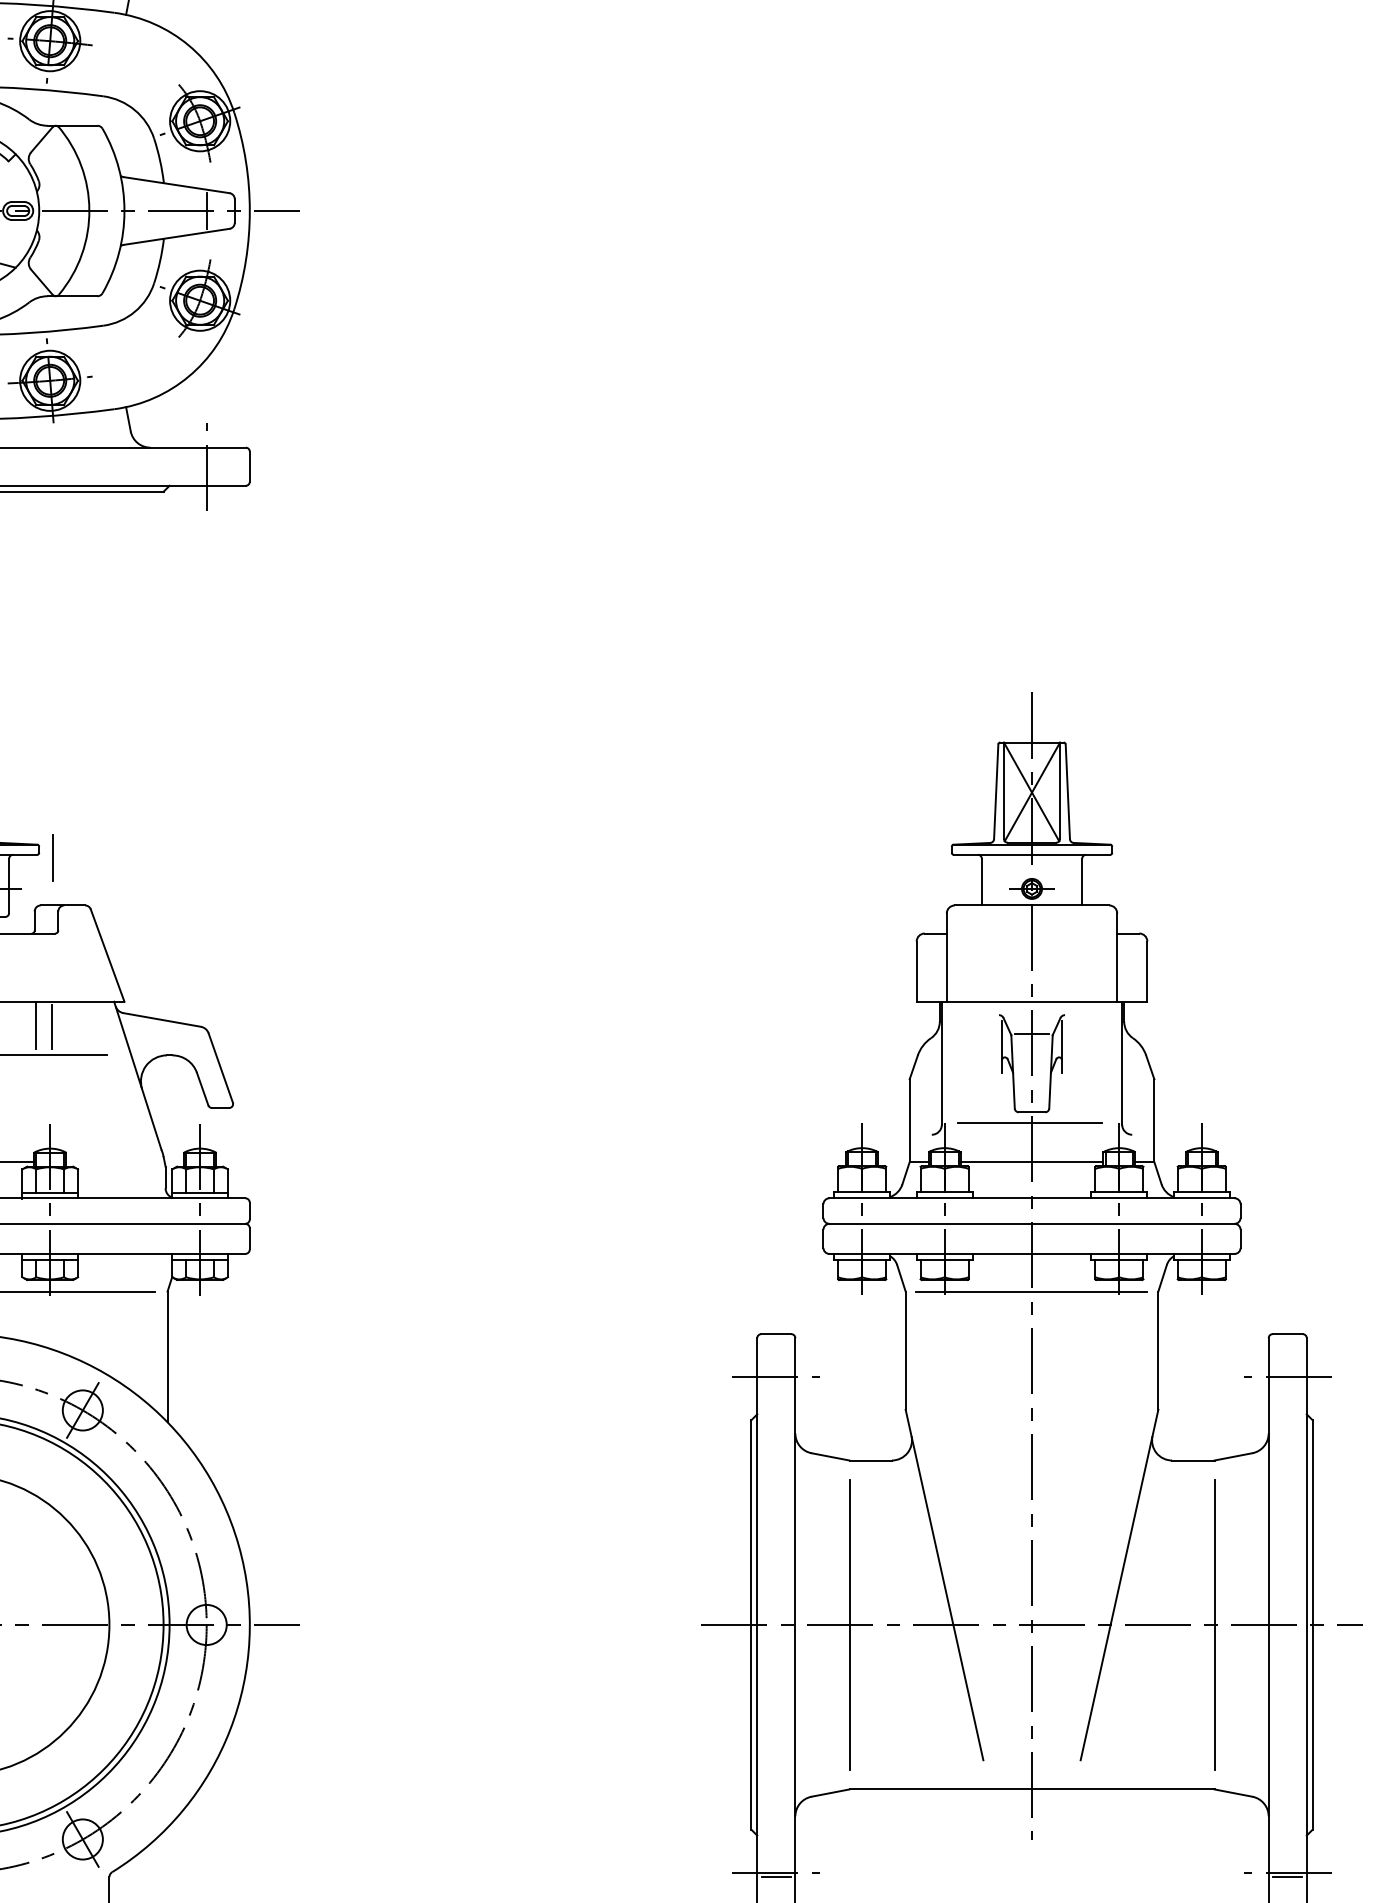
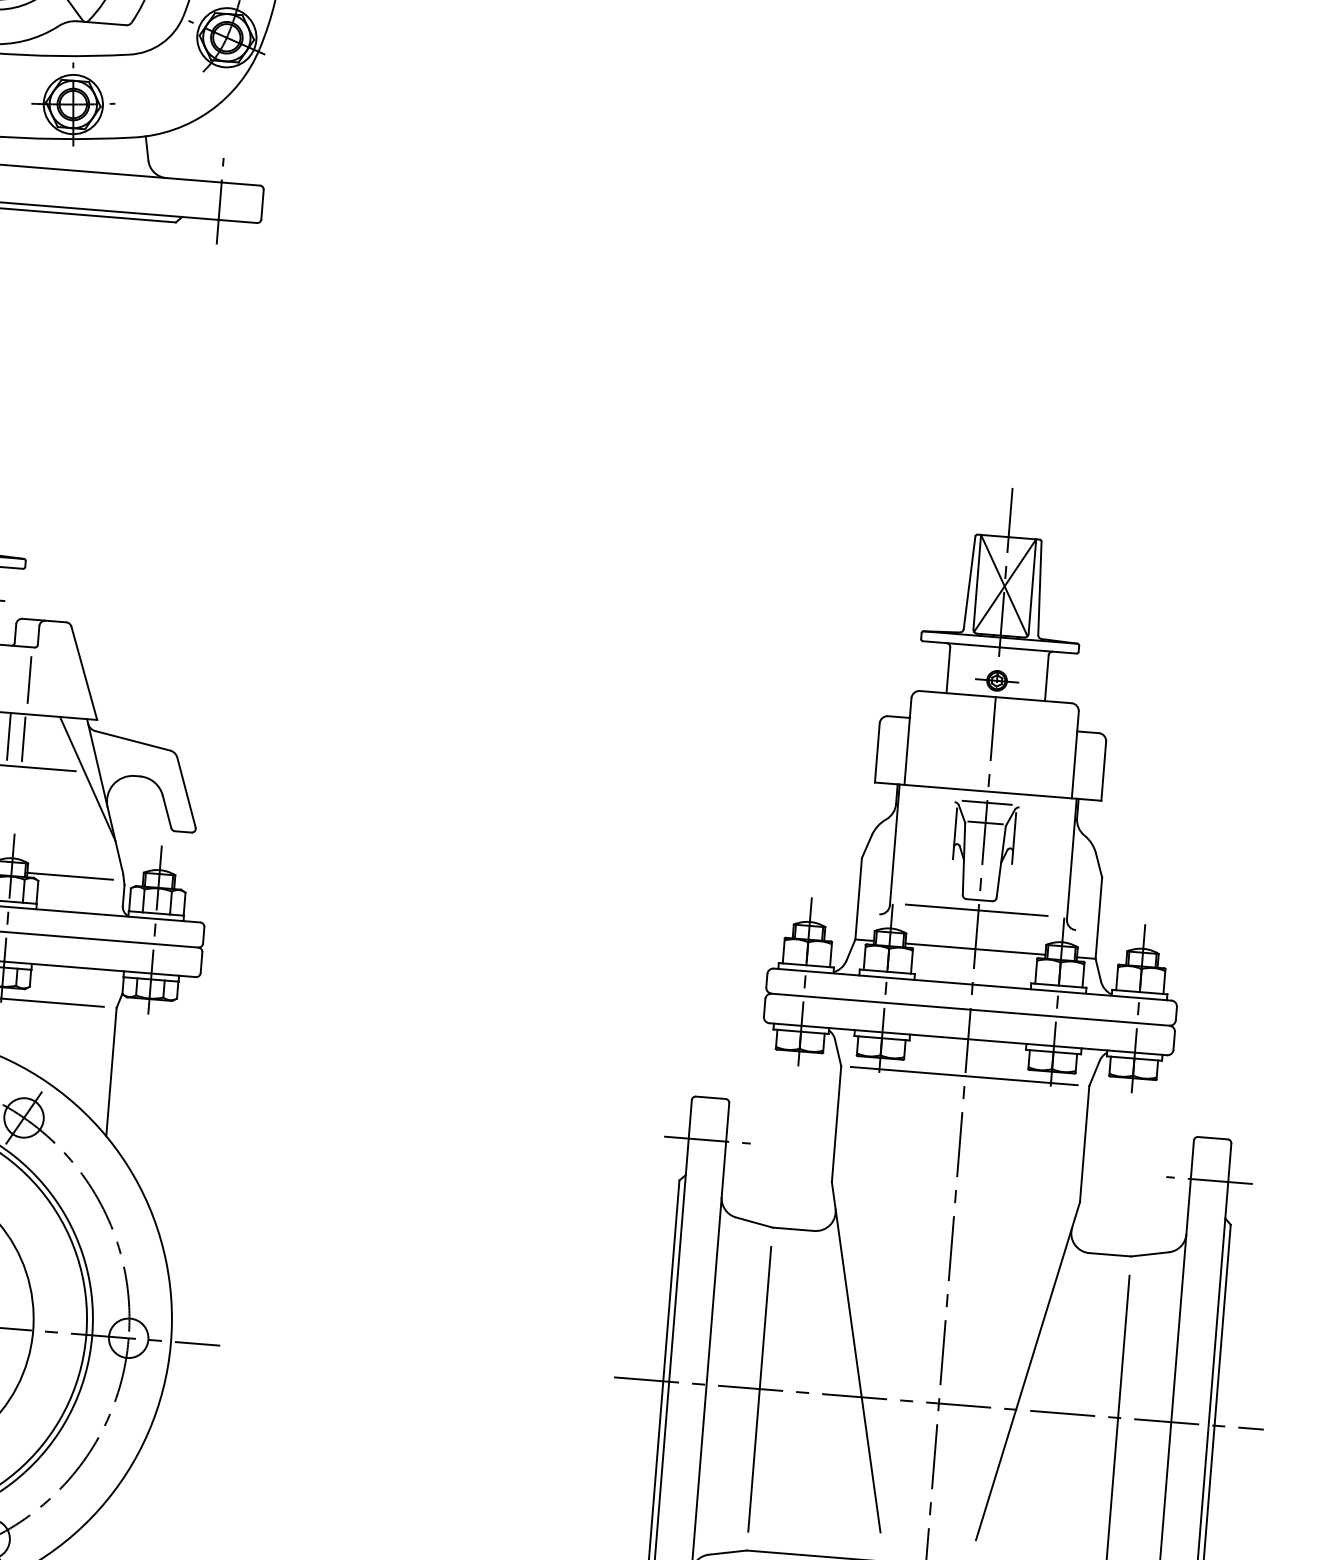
line: (52, 857) -> (29, 679), moved
line: (1031, 1013) -> (986, 803), added
line: (119, 1061) -> (87, 778), added
line: (109, 1162) -> (69, 876), added

